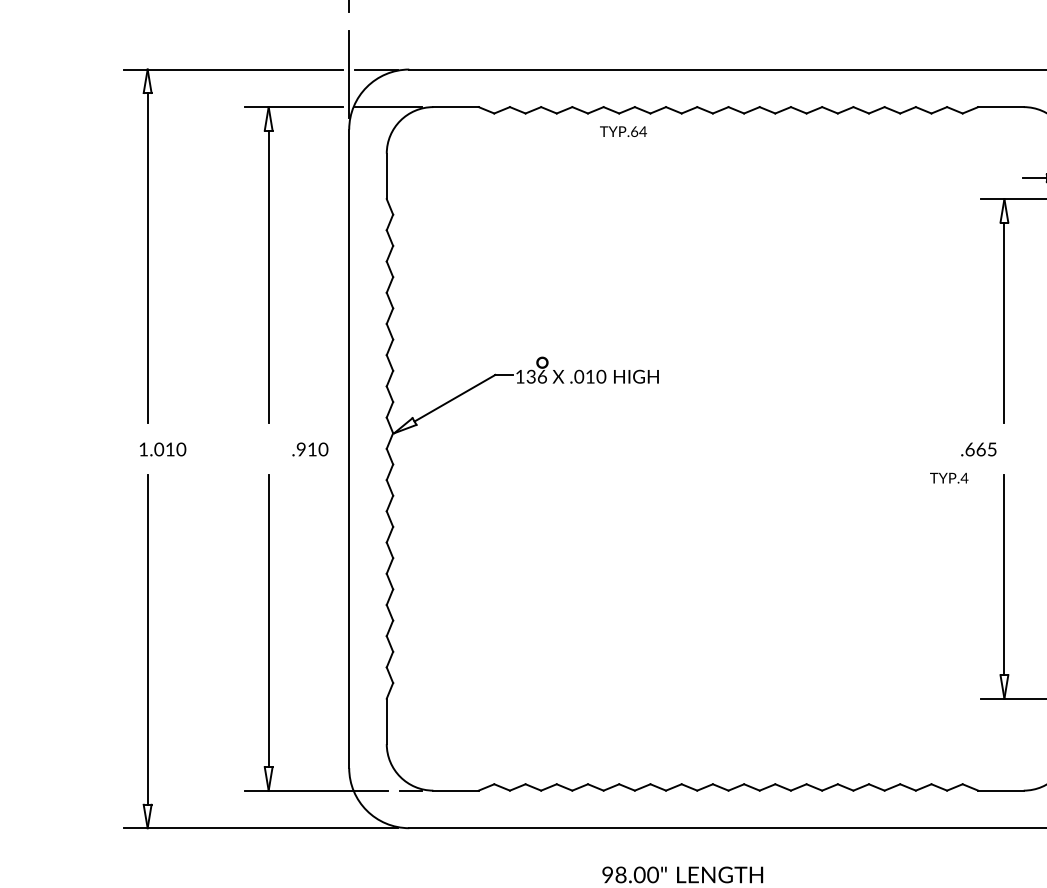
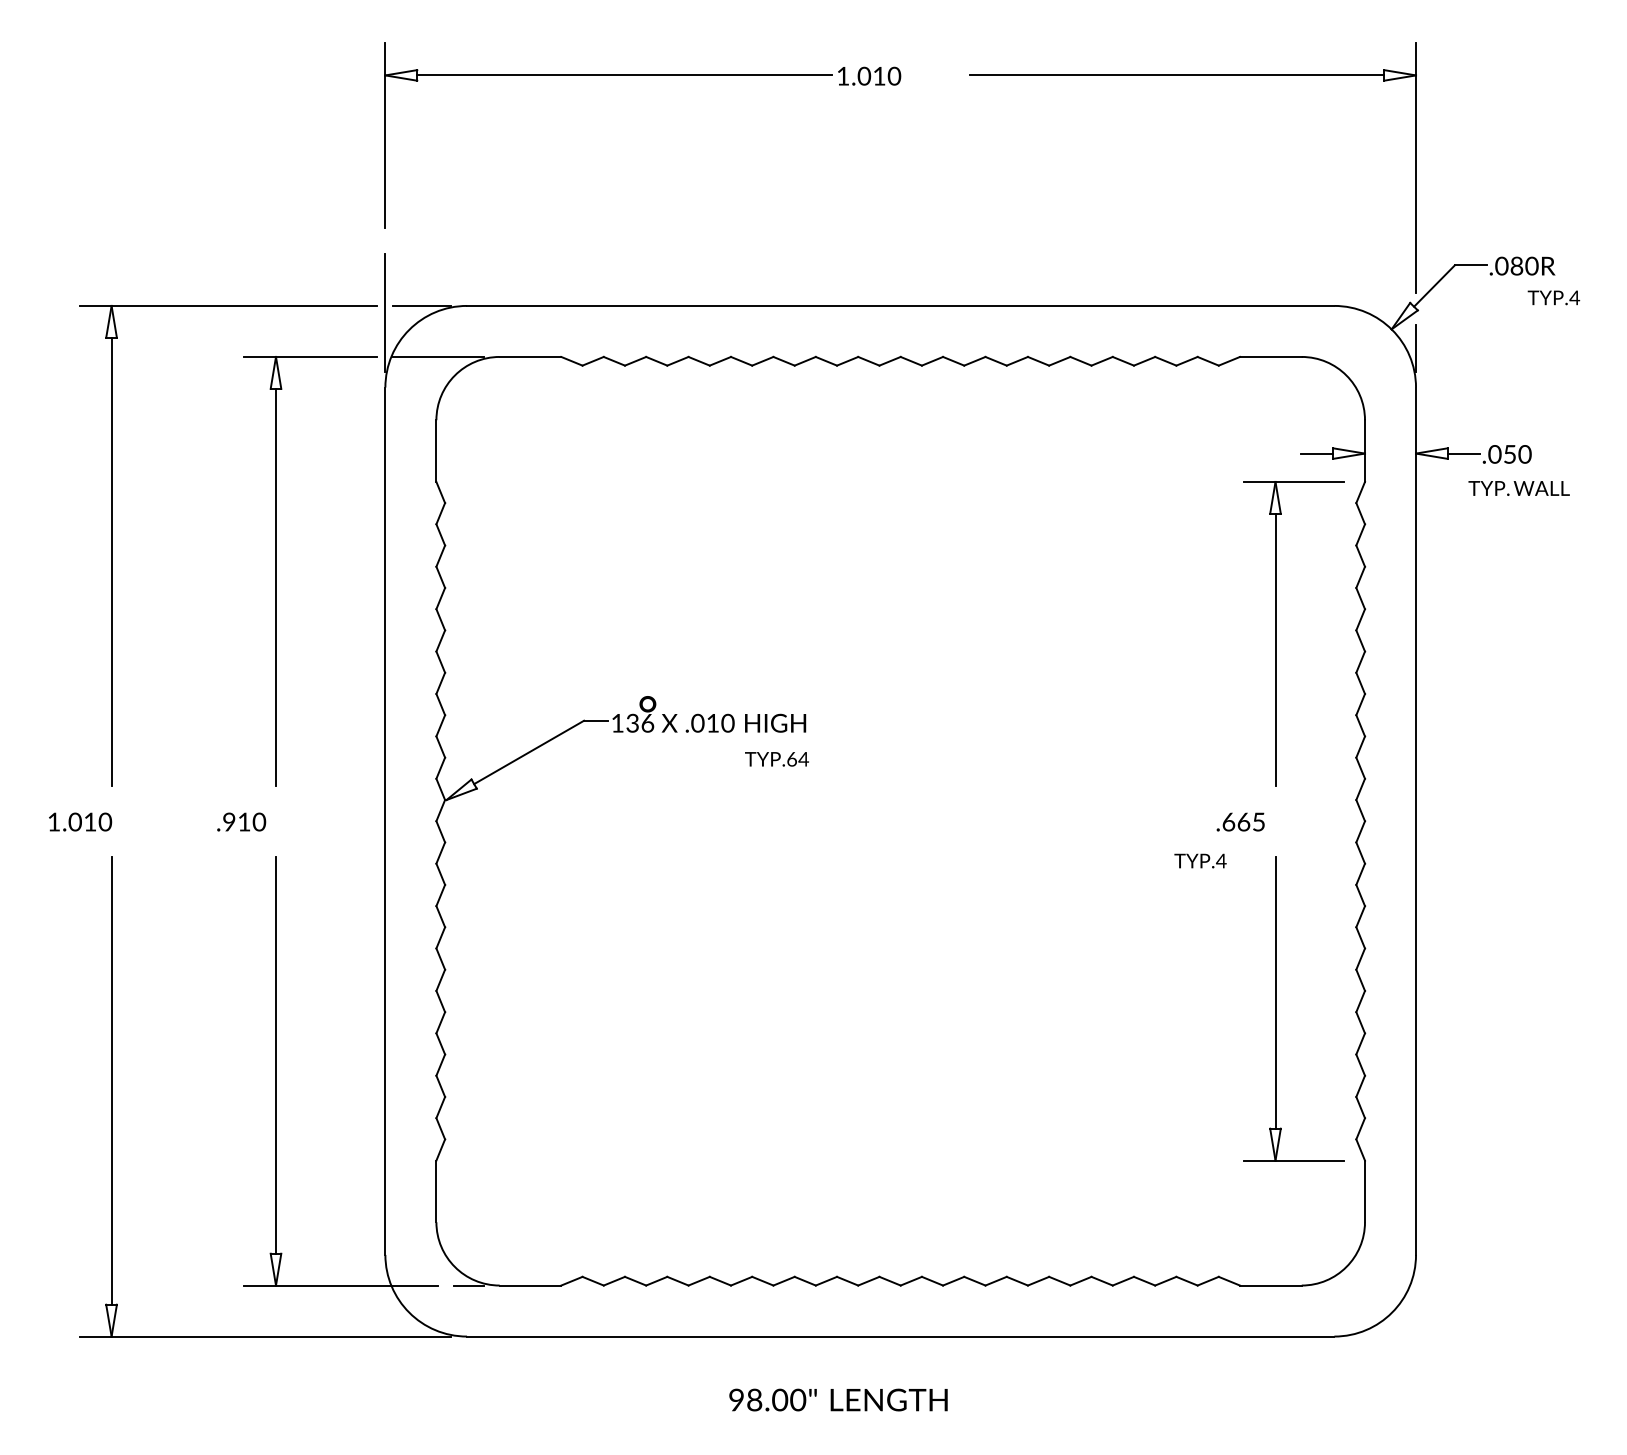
text: (623, 131) -> (776, 759), moved
text: (163, 449) -> (80, 821), moved
text: (310, 449) -> (241, 821), moved

